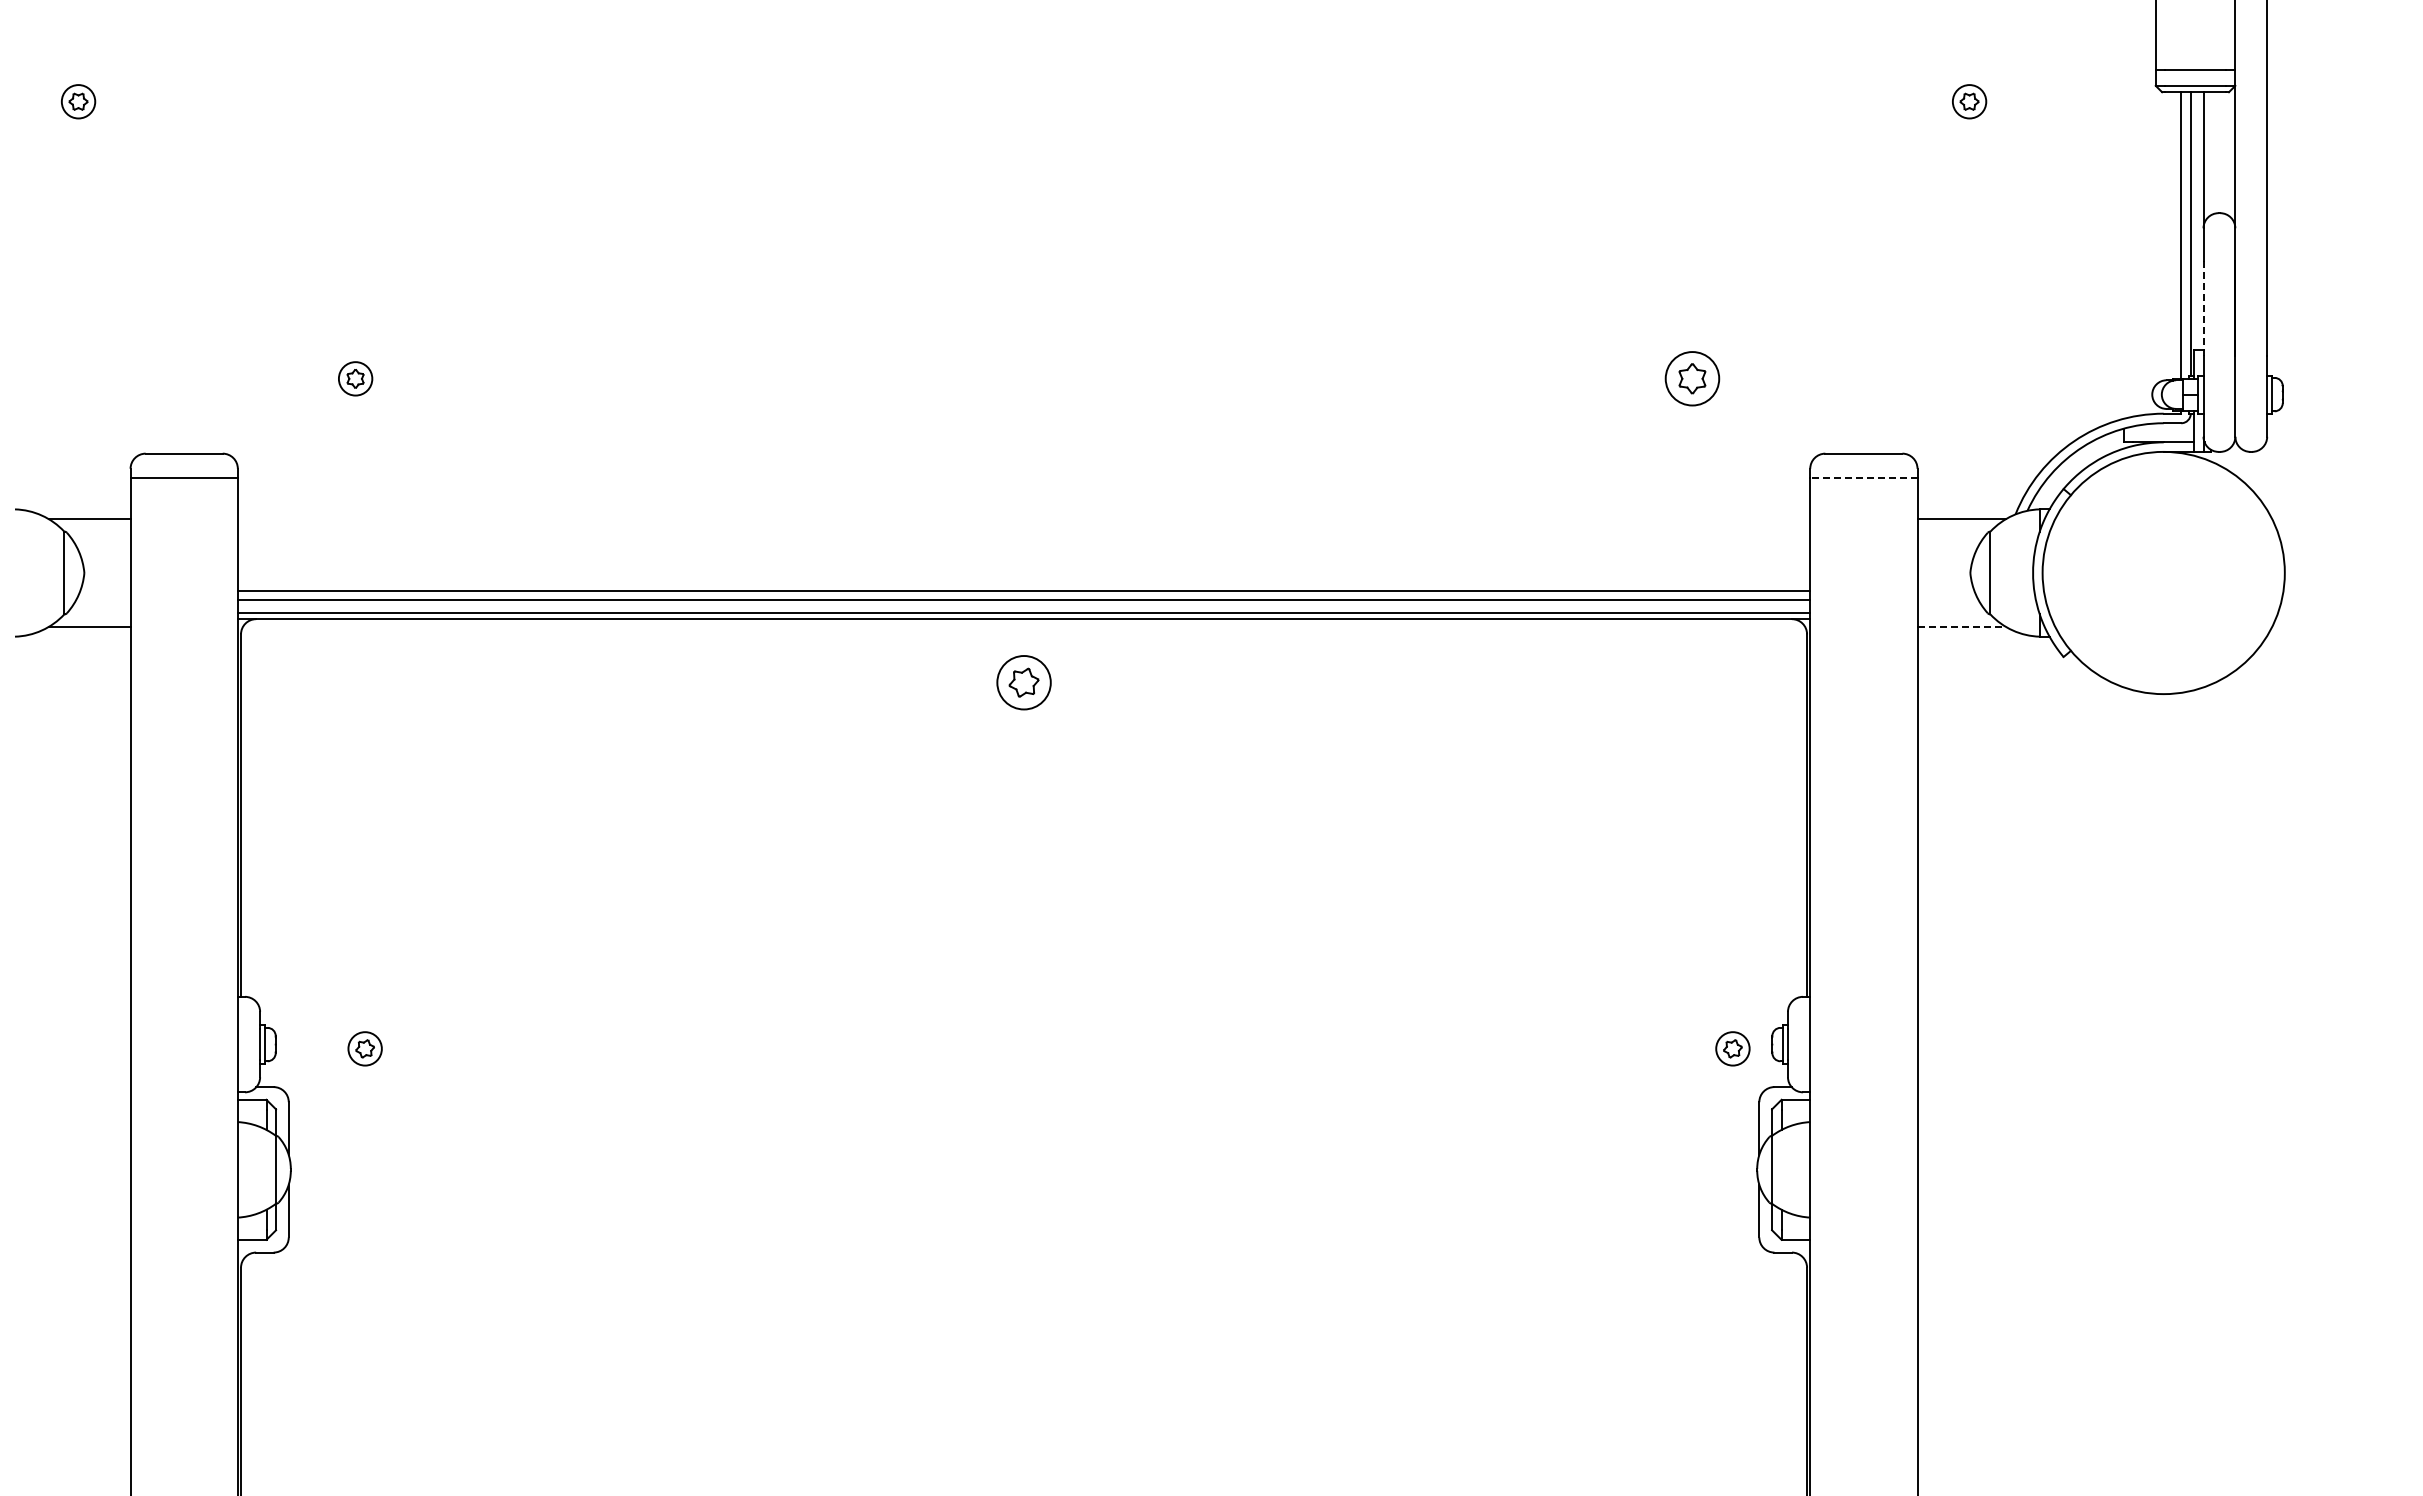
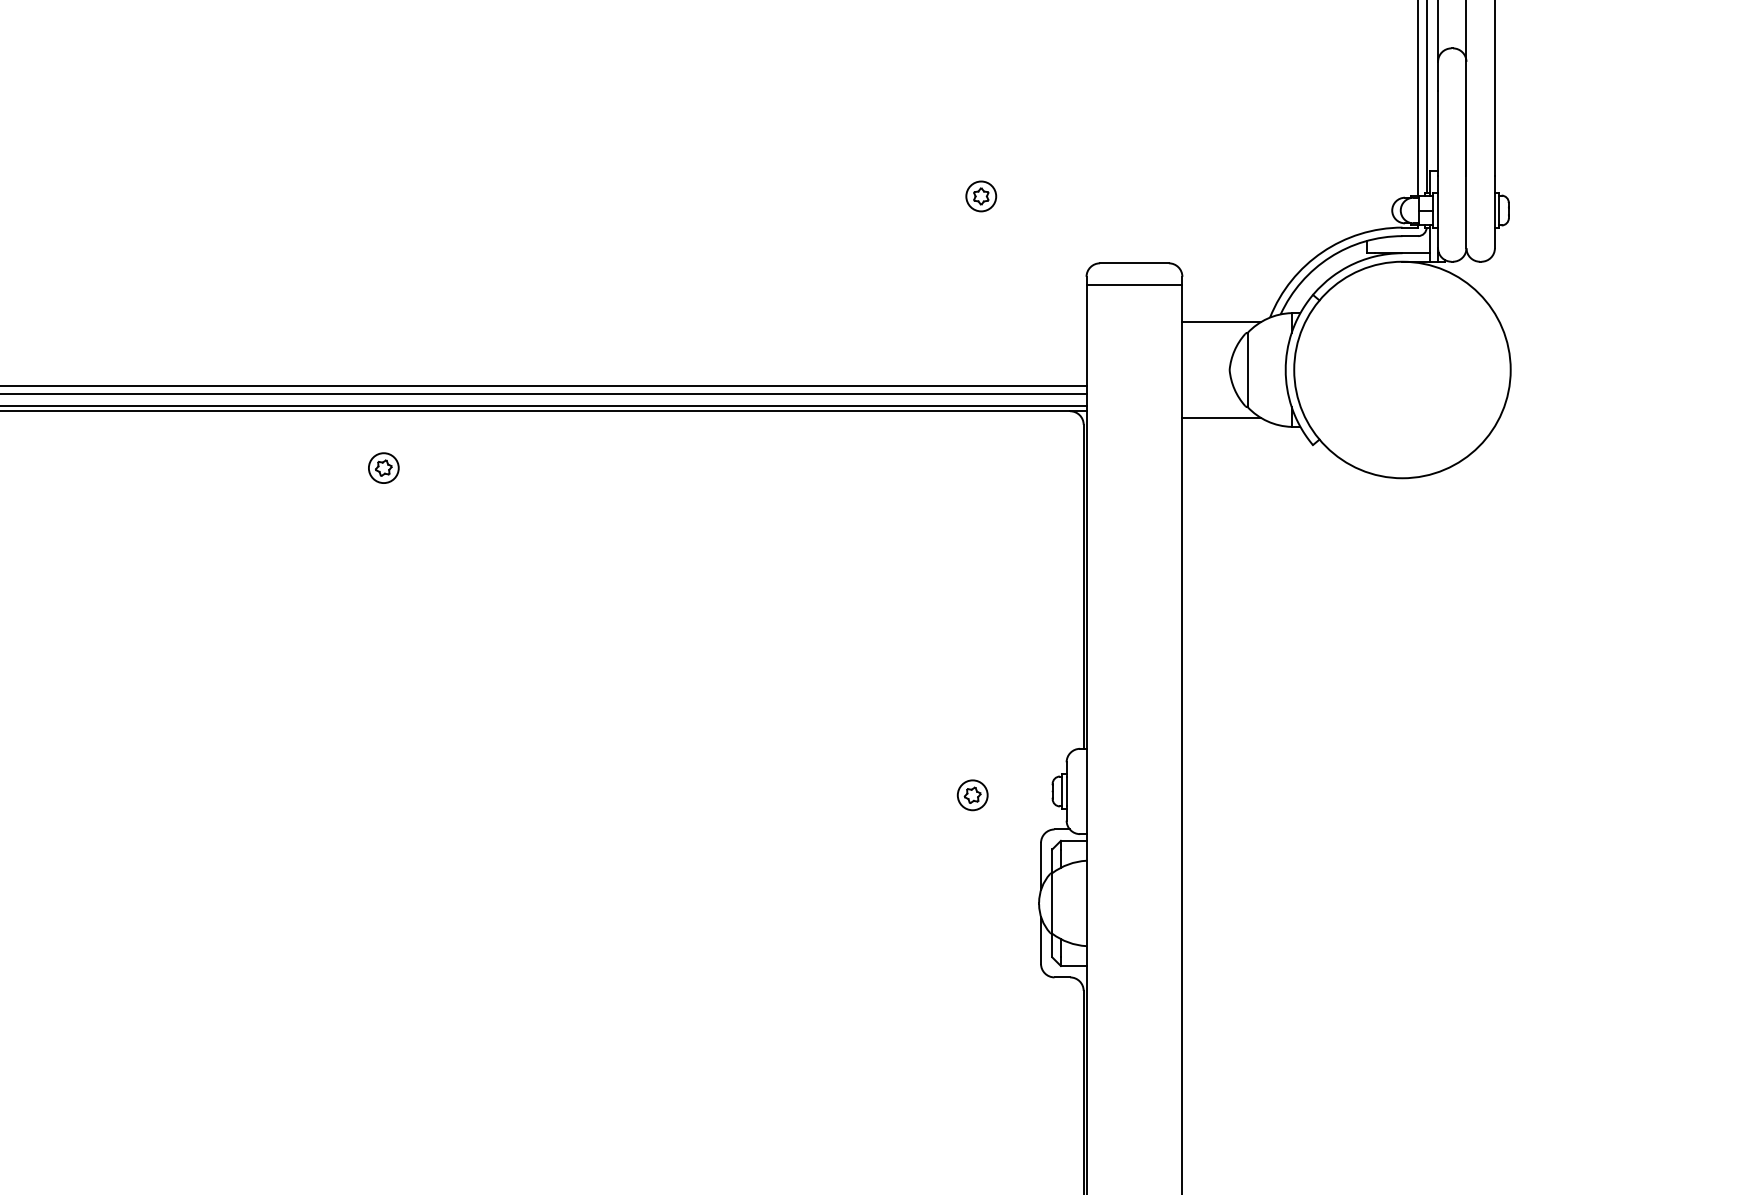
line: (2203, 308) -> (1438, 133), dashed -> solid
part: (1692, 378) -> (981, 196), size x0.62
line: (1863, 477) -> (1134, 284), dashed -> solid
line: (1961, 626) -> (1221, 417), dashed -> solid
part: (1023, 682) -> (383, 467), size x0.62
part: (1732, 1048) -> (972, 794), moved

